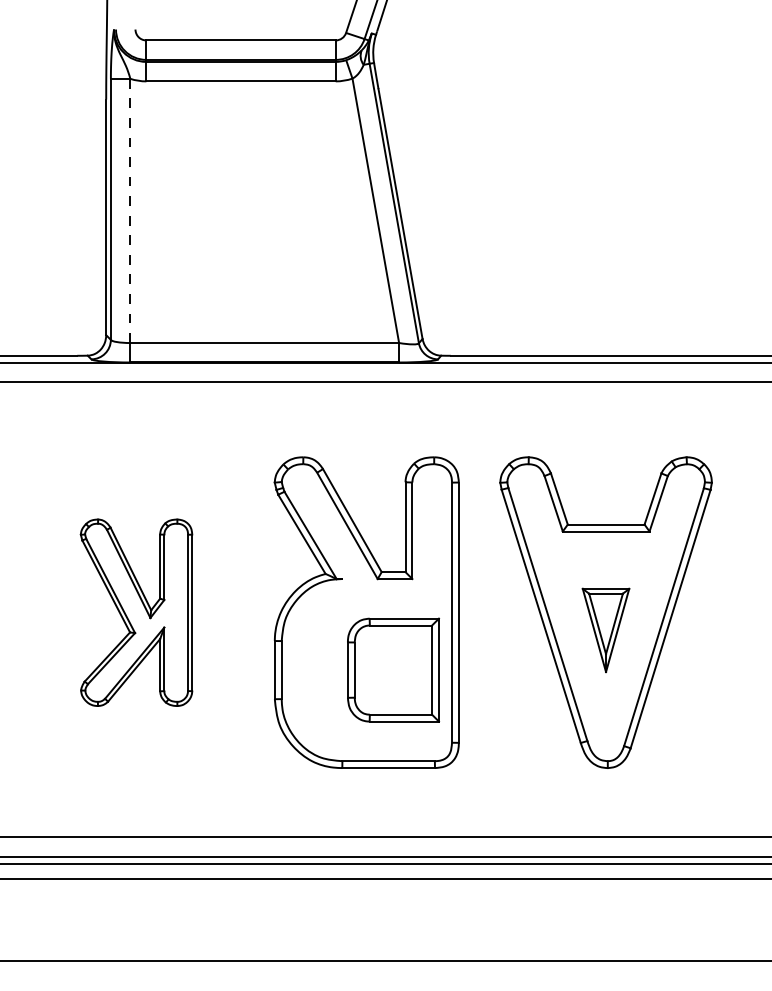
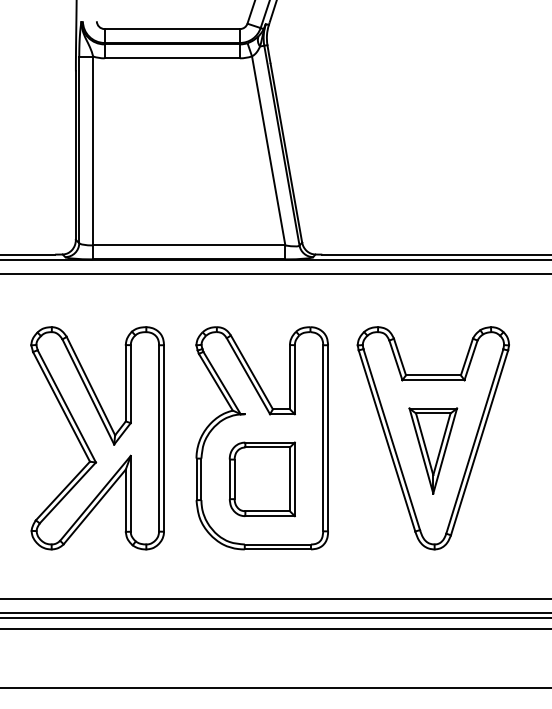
line: (130, 211) -> (93, 151), dashed -> solid
part: (136, 612) -> (97, 438), size x1.67
part: (606, 629) -> (433, 450), size x1.43
part: (392, 670) -> (261, 479), moved

